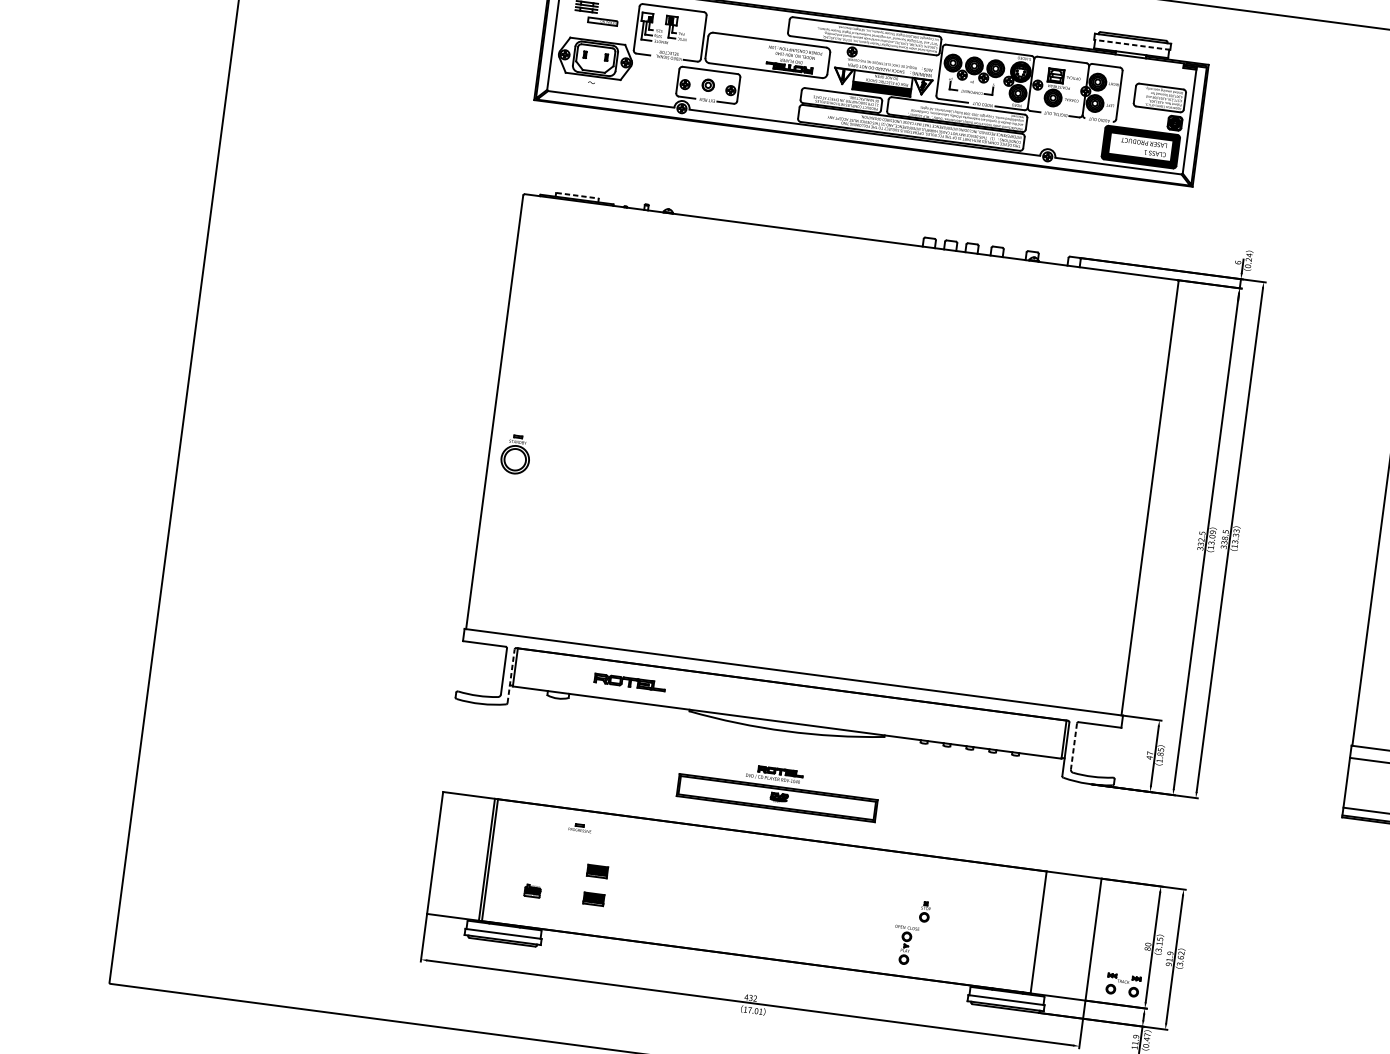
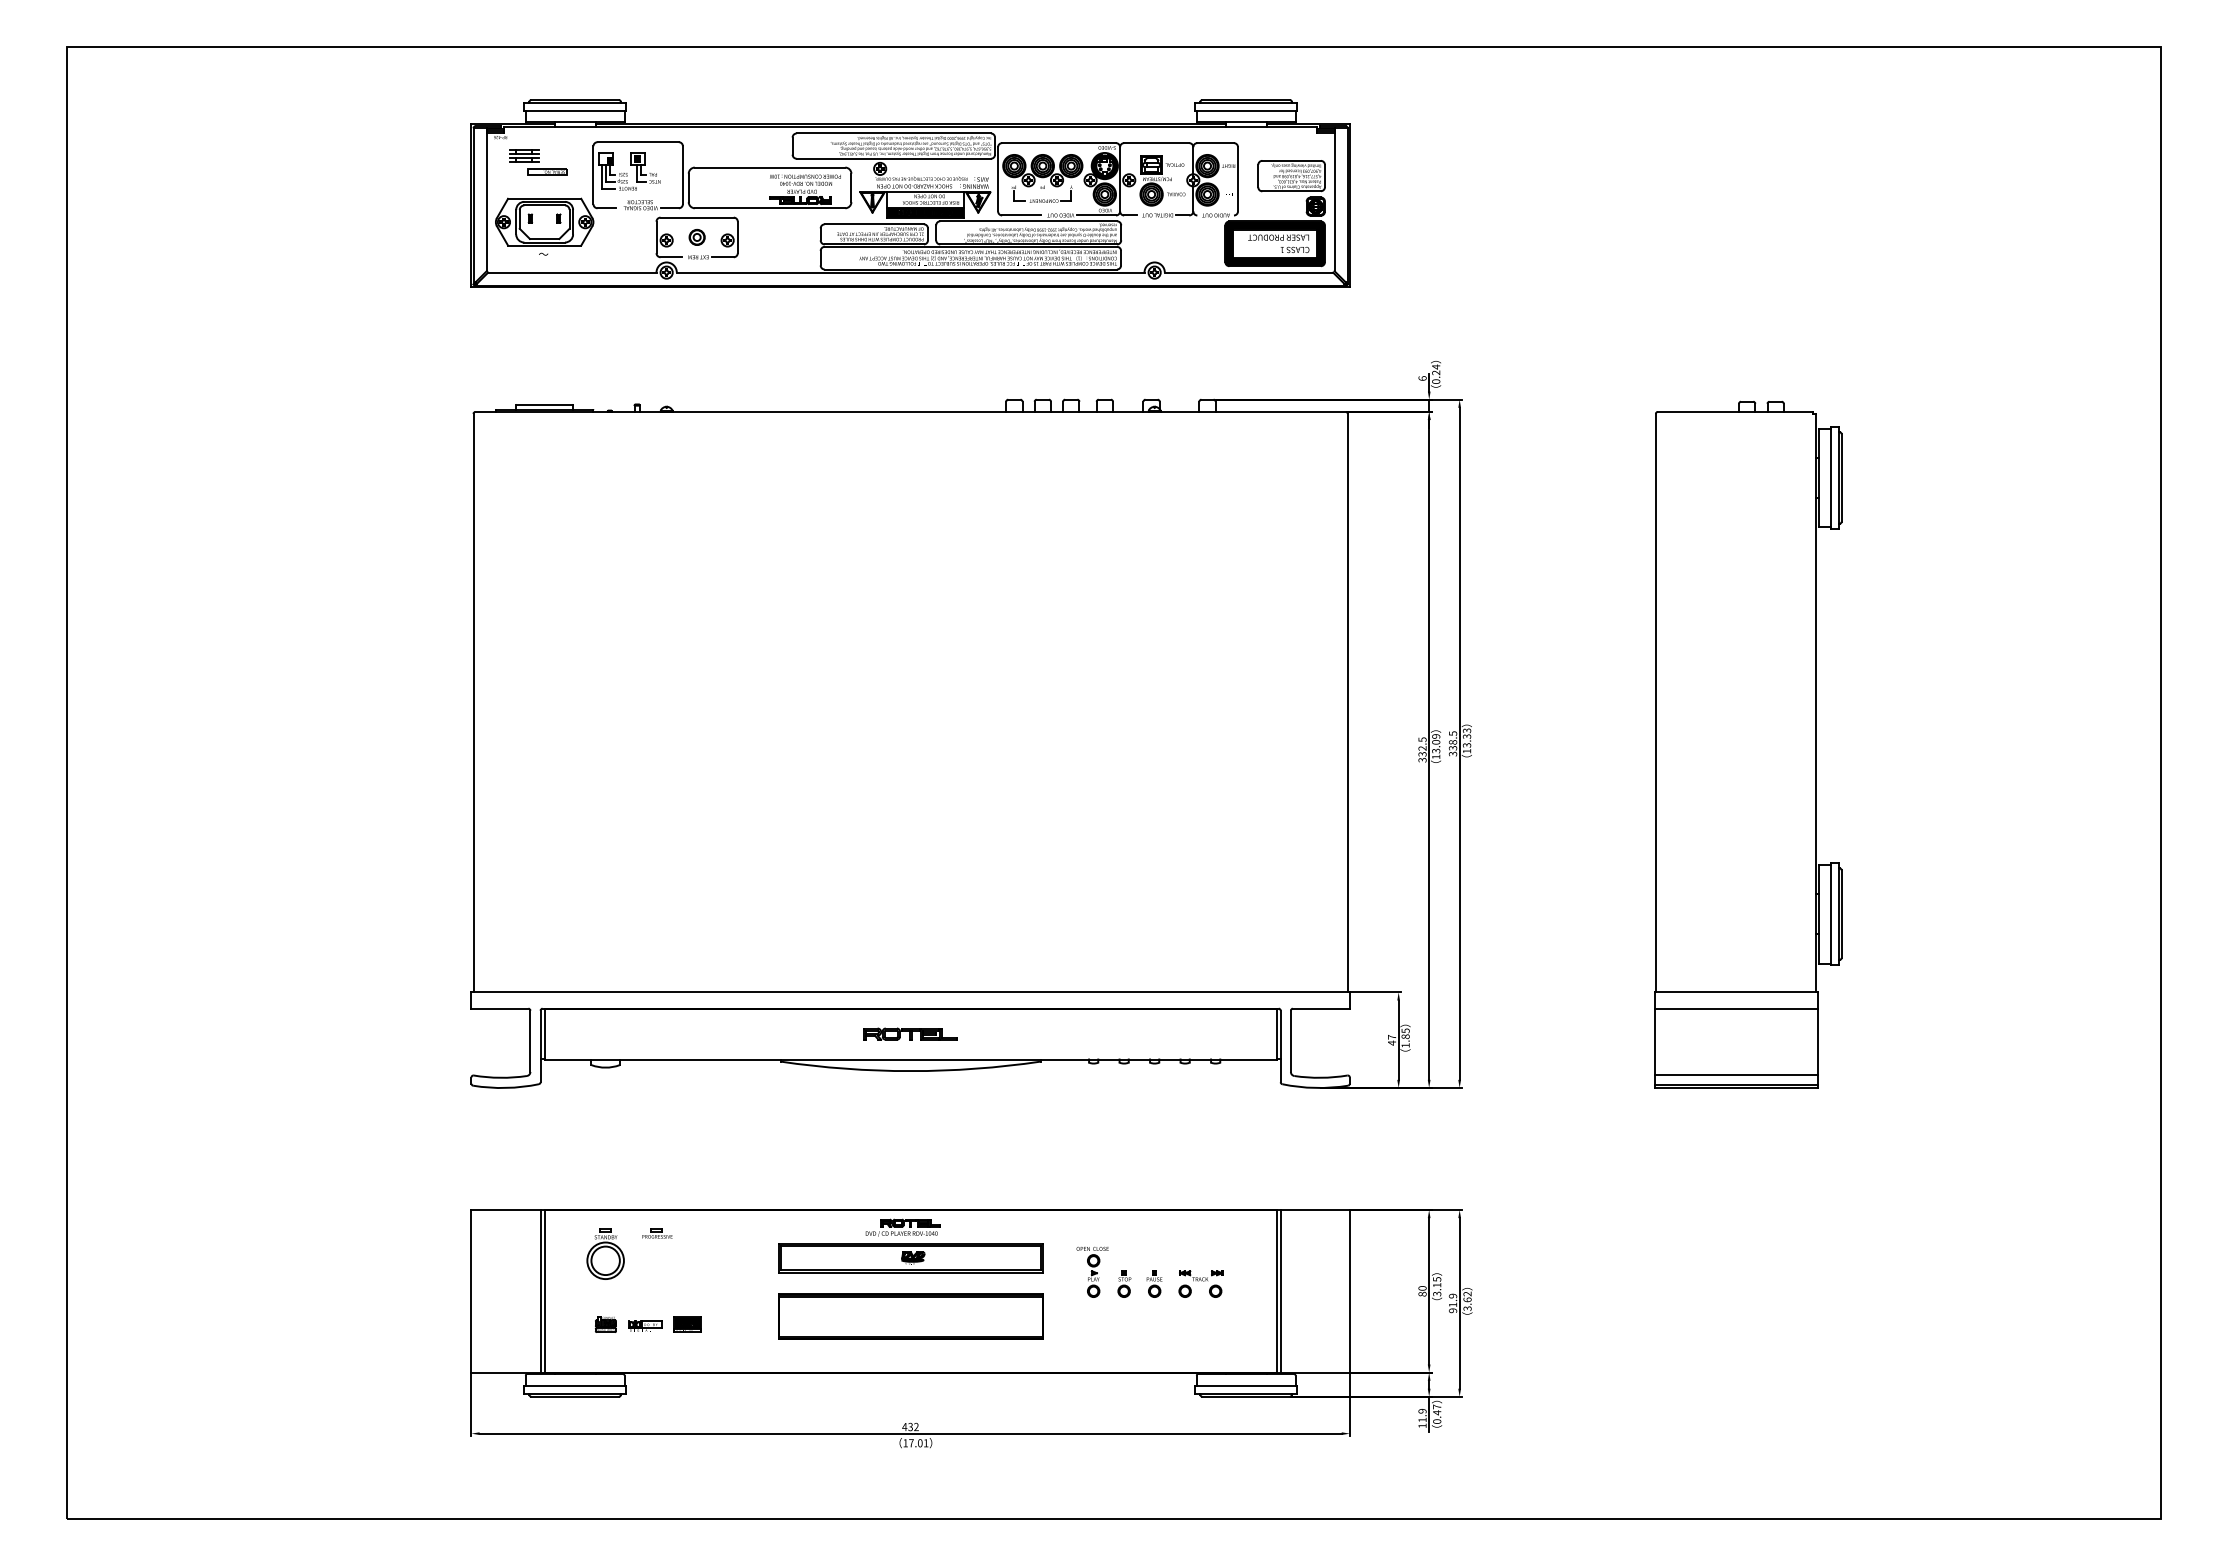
line: (1132, 45) -> (1246, 111), dashed -> solid
line: (577, 195) -> (544, 404), dashed -> solid
part: (515, 454) -> (605, 1253), moved
line: (511, 676) -> (540, 1046), dashed -> solid
part: (629, 682) -> (910, 1033), moved
line: (1073, 746) -> (1290, 1041), dashed -> solid
part: (778, 788) -> (910, 1245), moved
part: (597, 871) -> (687, 1287), removed
part: (562, 895) -> (645, 1325), added
part: (947, 914) -> (1154, 1283), added
part: (761, 915) -> (910, 1316), added
line: (1041, 932) -> (1280, 1290), added
part: (904, 944) -> (1092, 1271), moved
part: (1123, 984) -> (1200, 1283), moved

